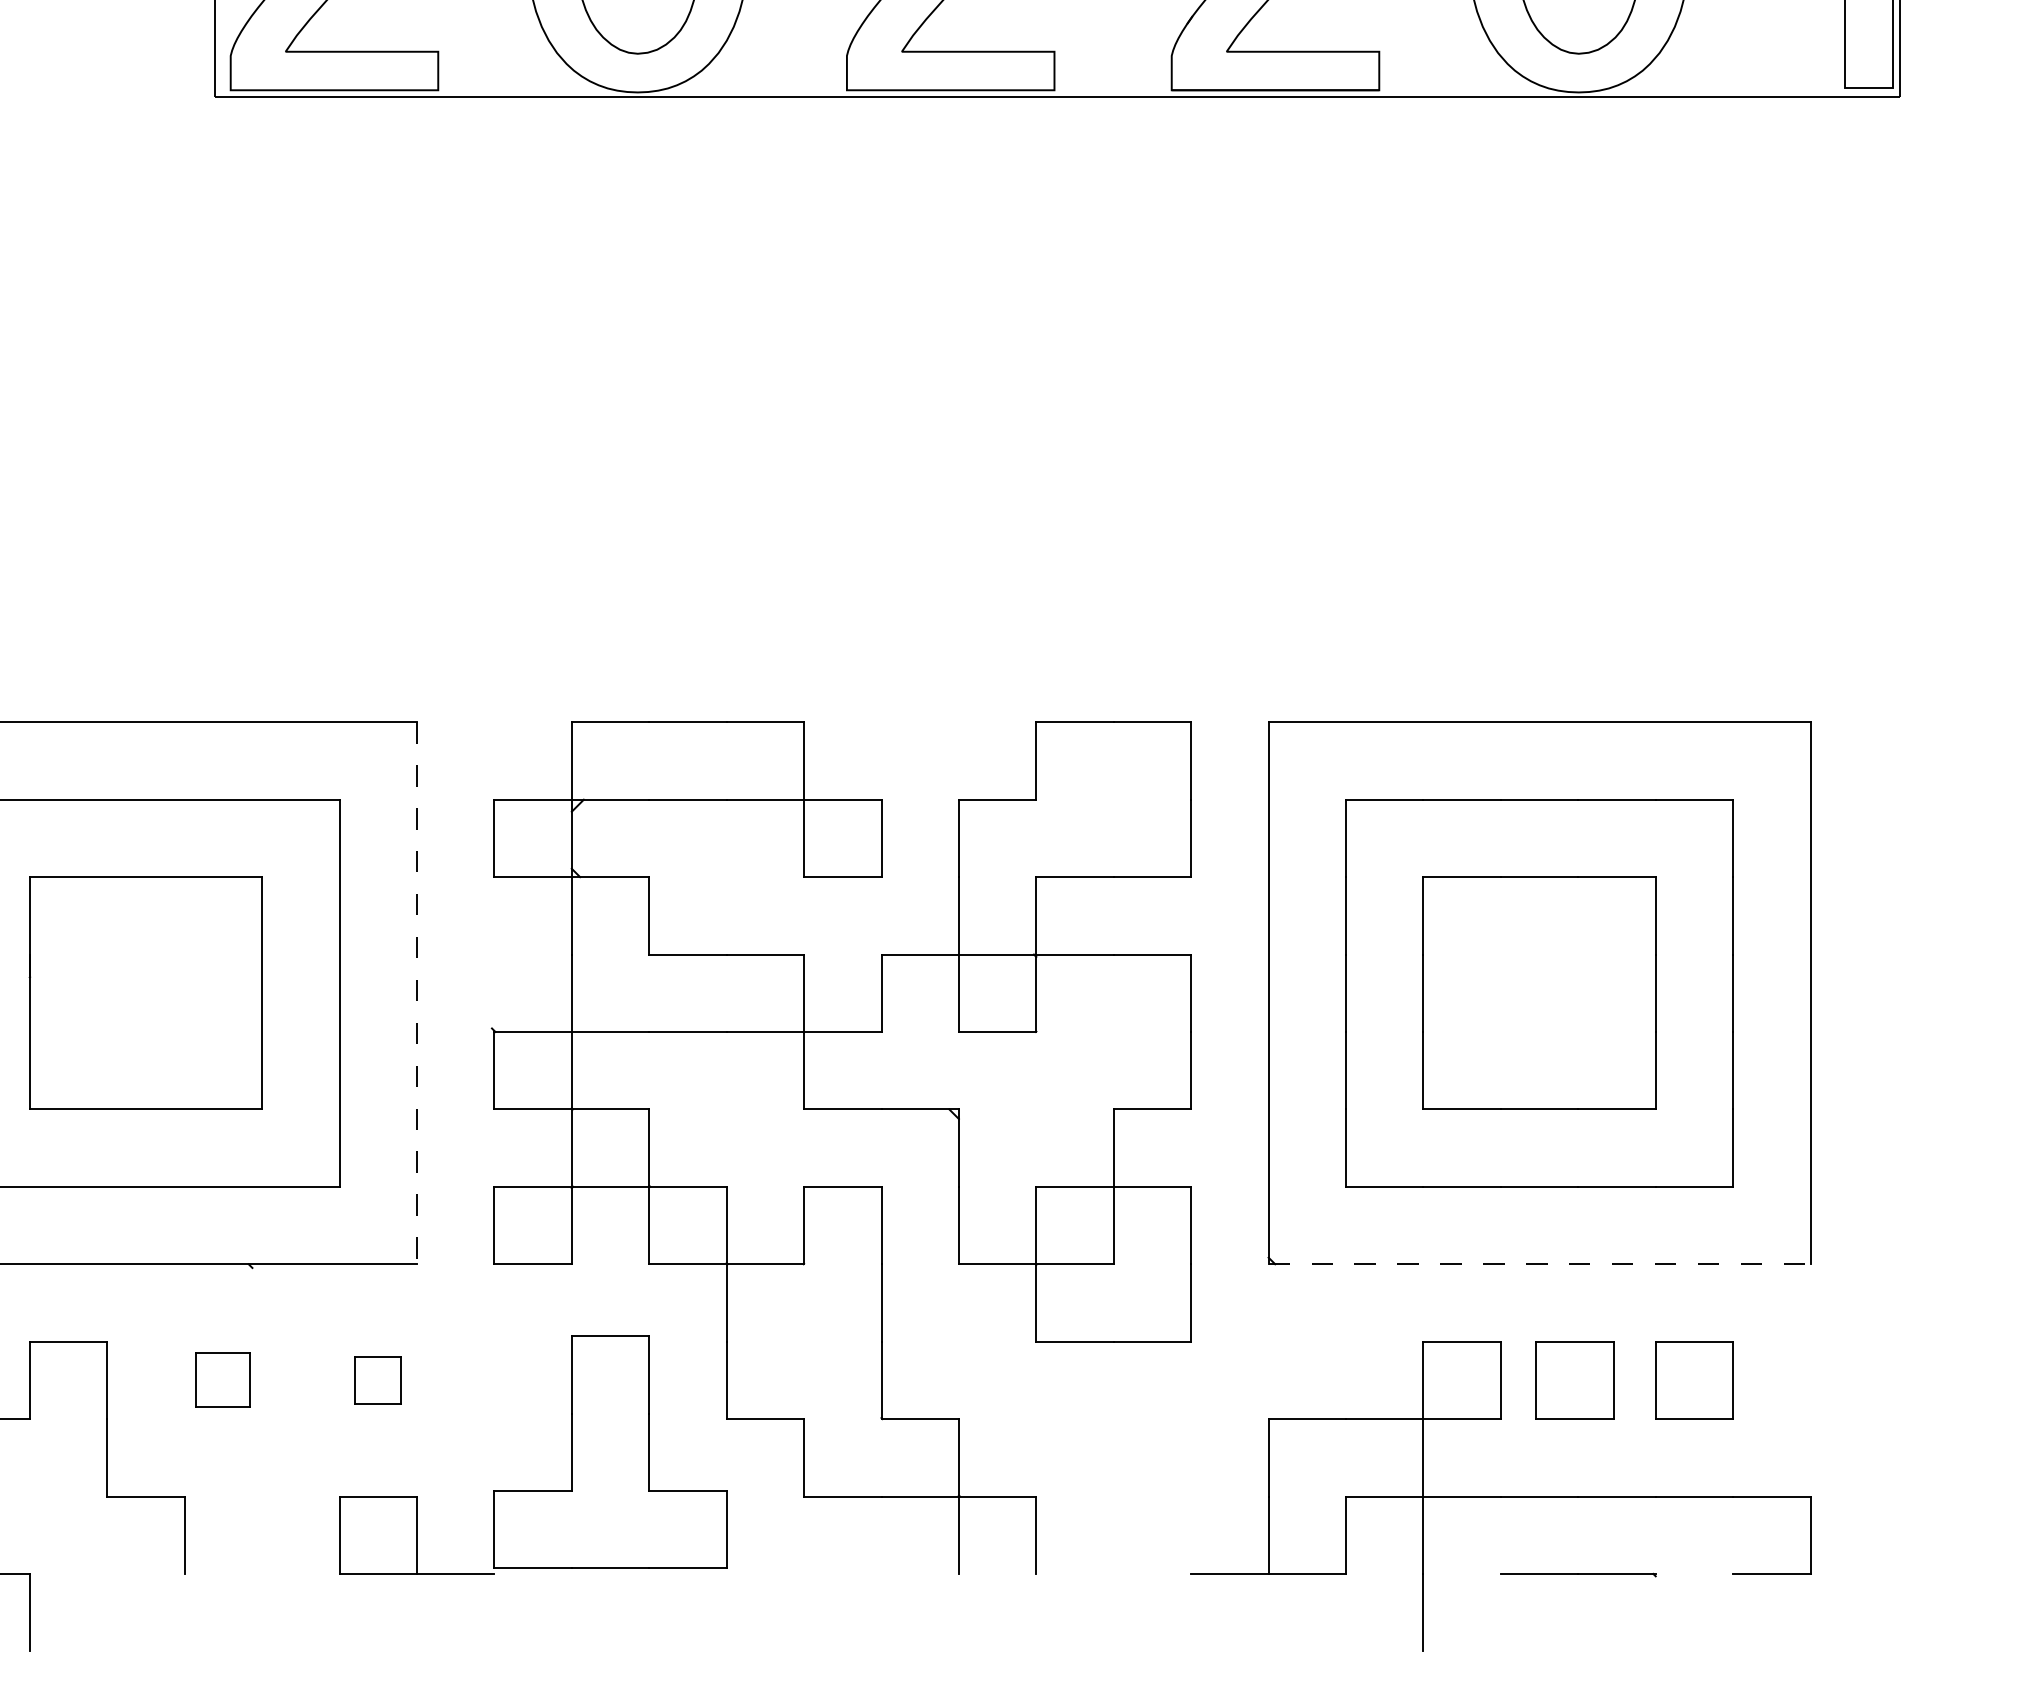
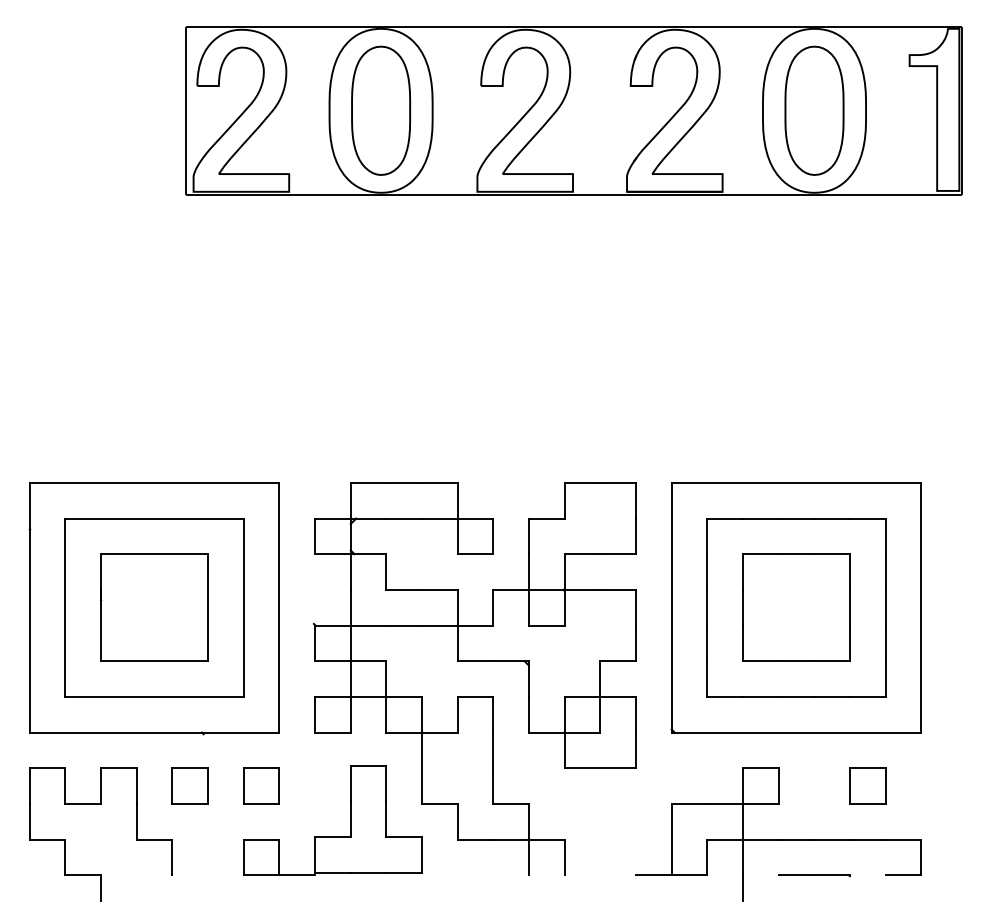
line: (417, 992) -> (279, 607), dashed -> solid
line: (1539, 1264) -> (796, 732), dashed -> solid
part: (221, 1379) -> (189, 785), size x1.43
part: (378, 1379) -> (261, 785), size x1.67
part: (1574, 1379) -> (812, 785), removed

